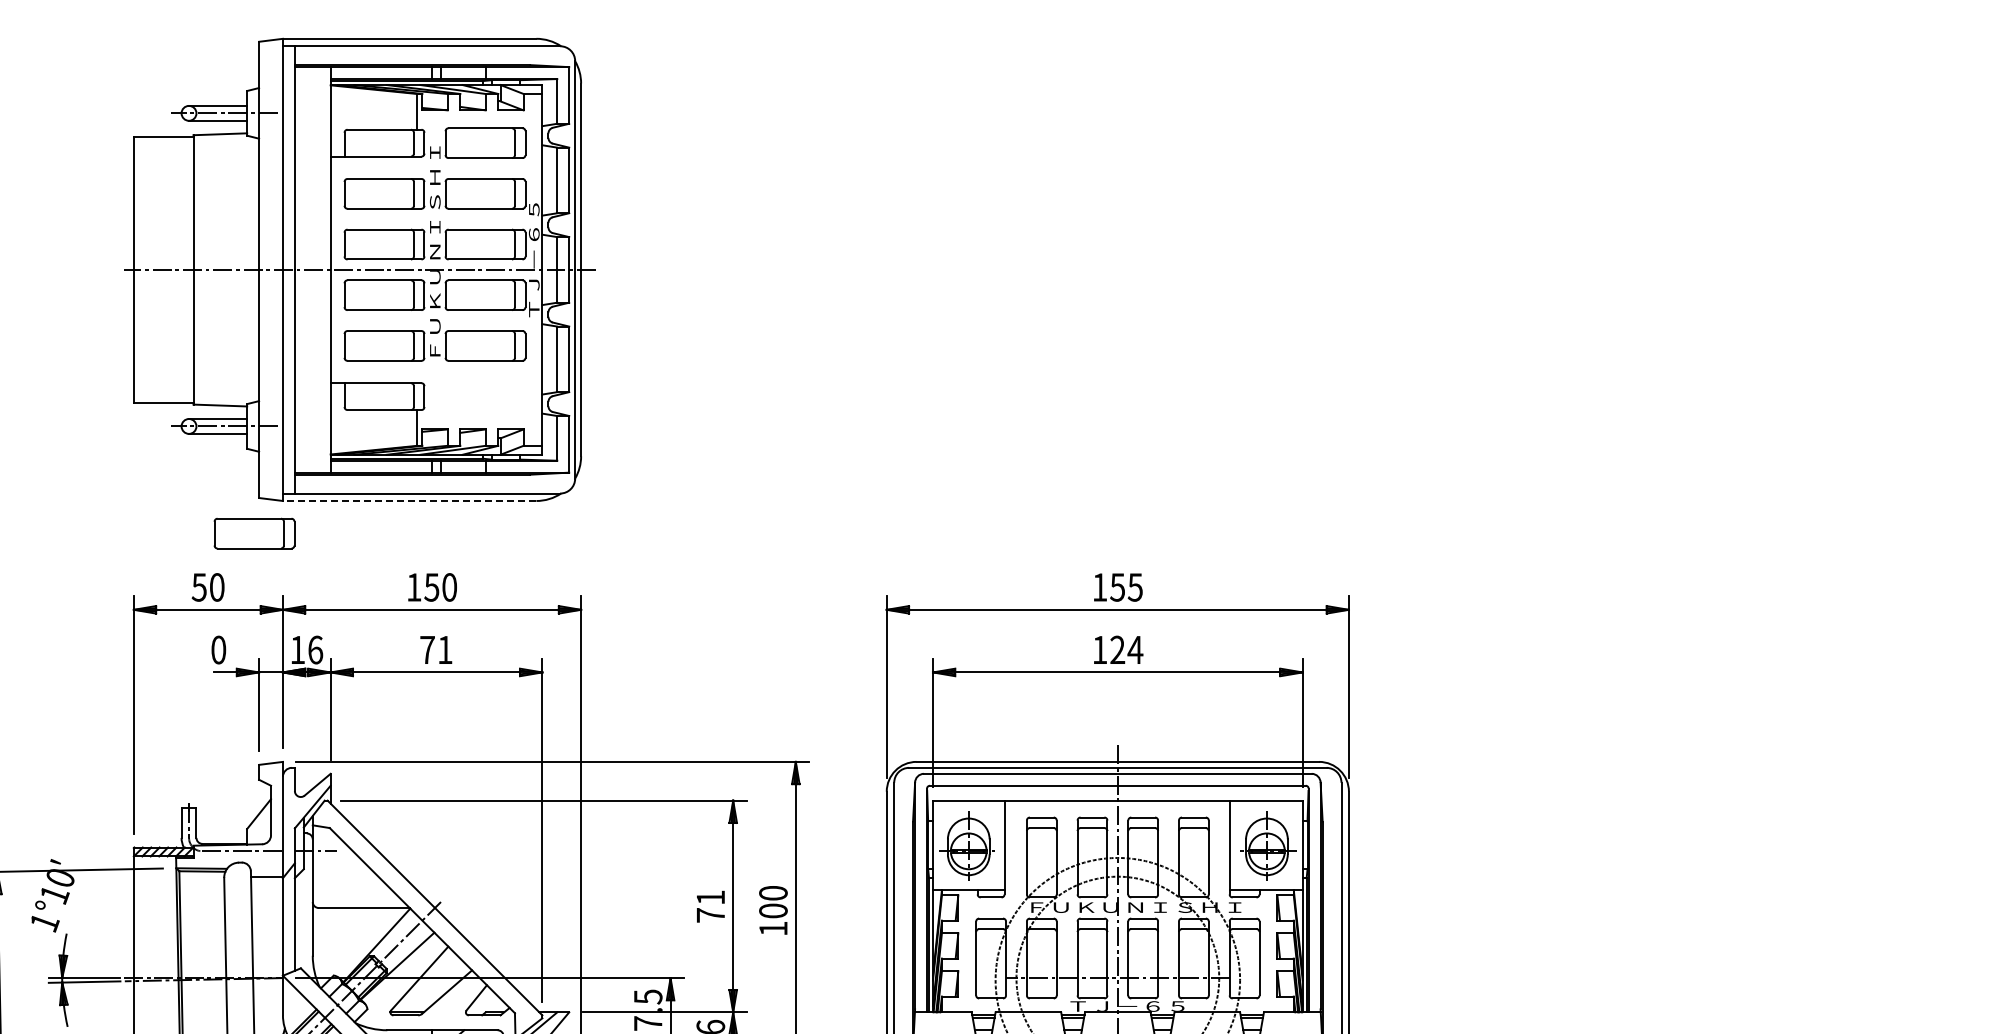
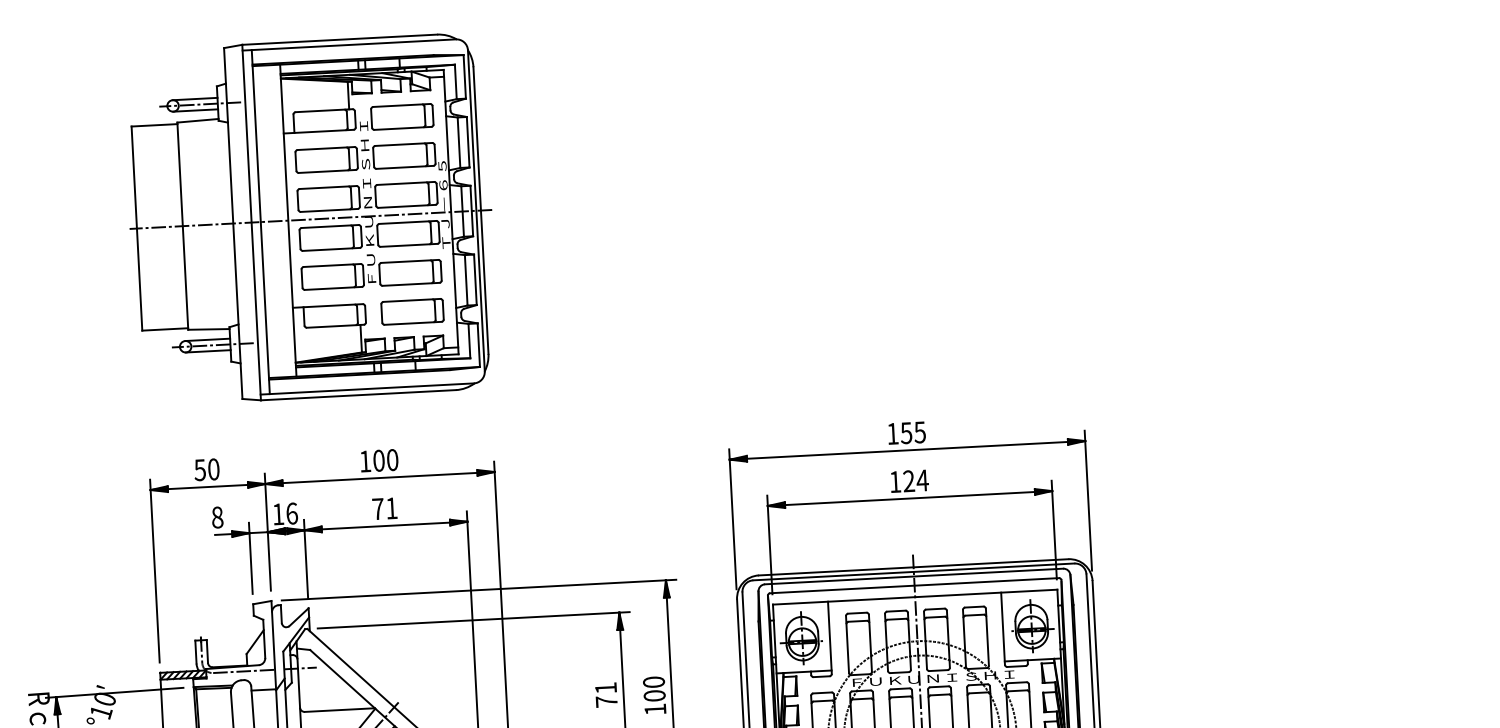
line: (409, 501) -> (358, 395), dashed -> solid
part: (254, 533) -> (412, 311), moved
text: (431, 587) -> (378, 460), 150 -> 100
text: (218, 650) -> (217, 517), 0 -> 8

